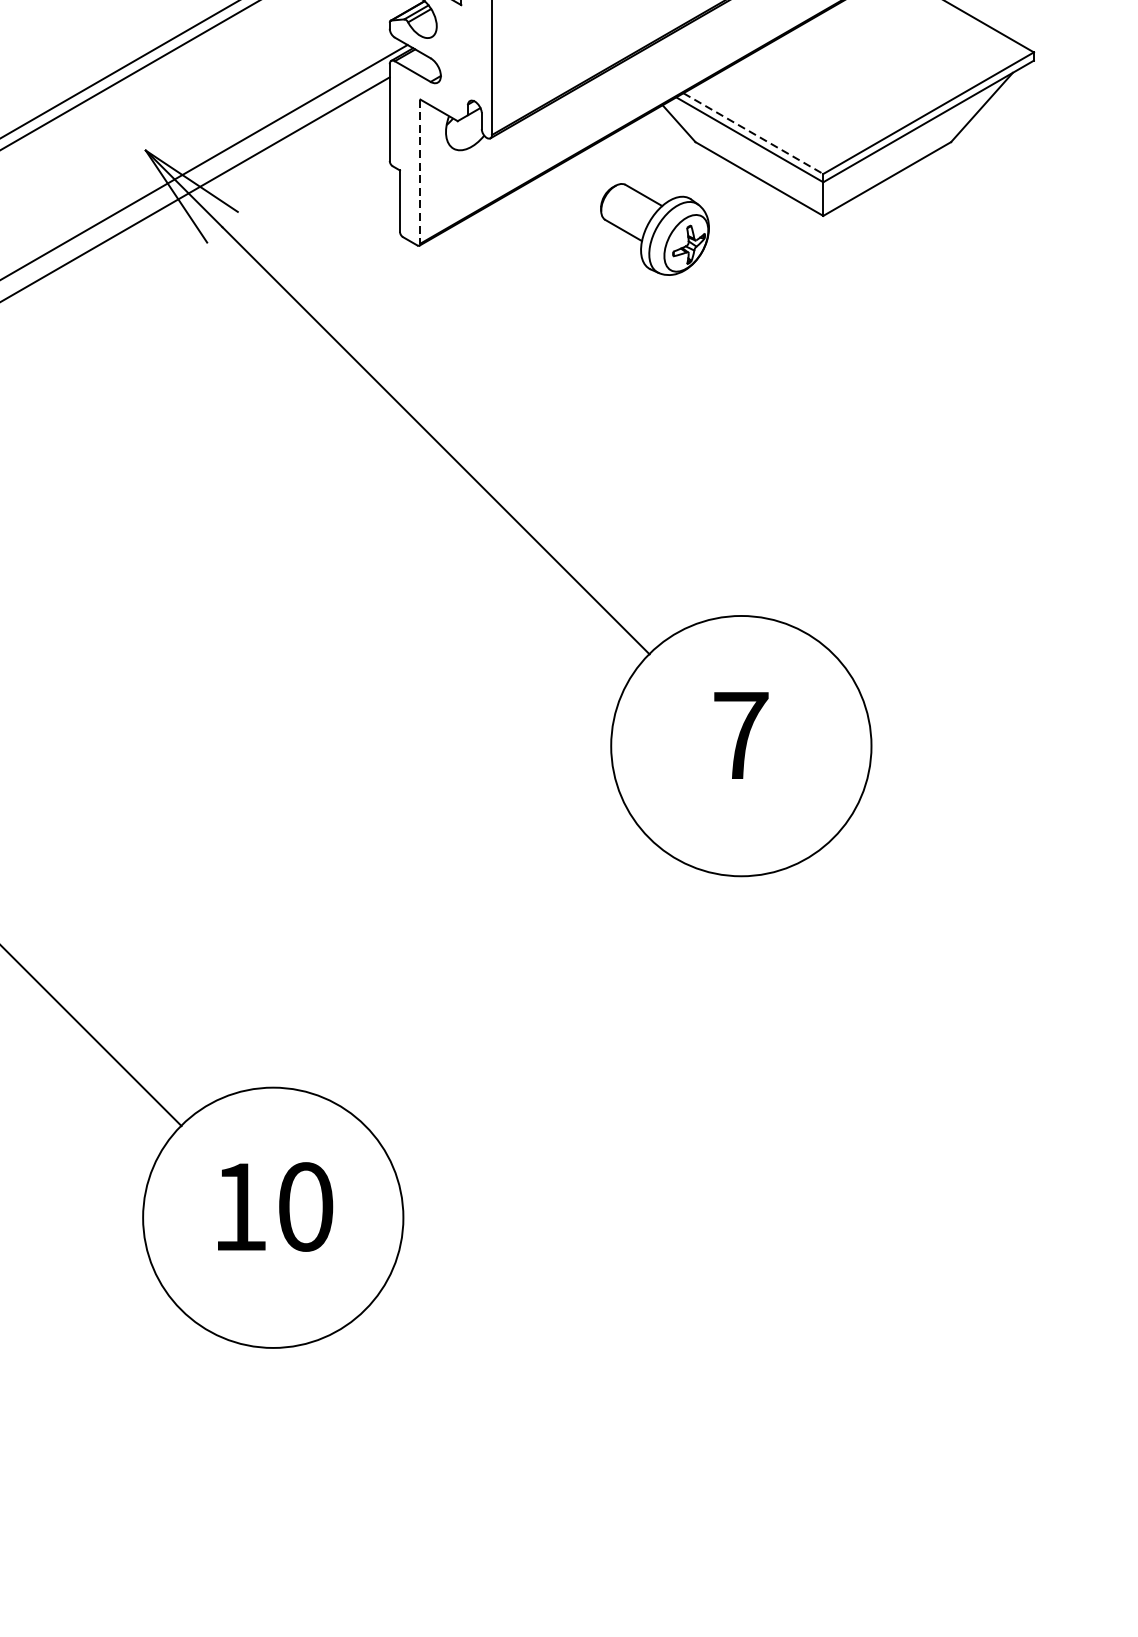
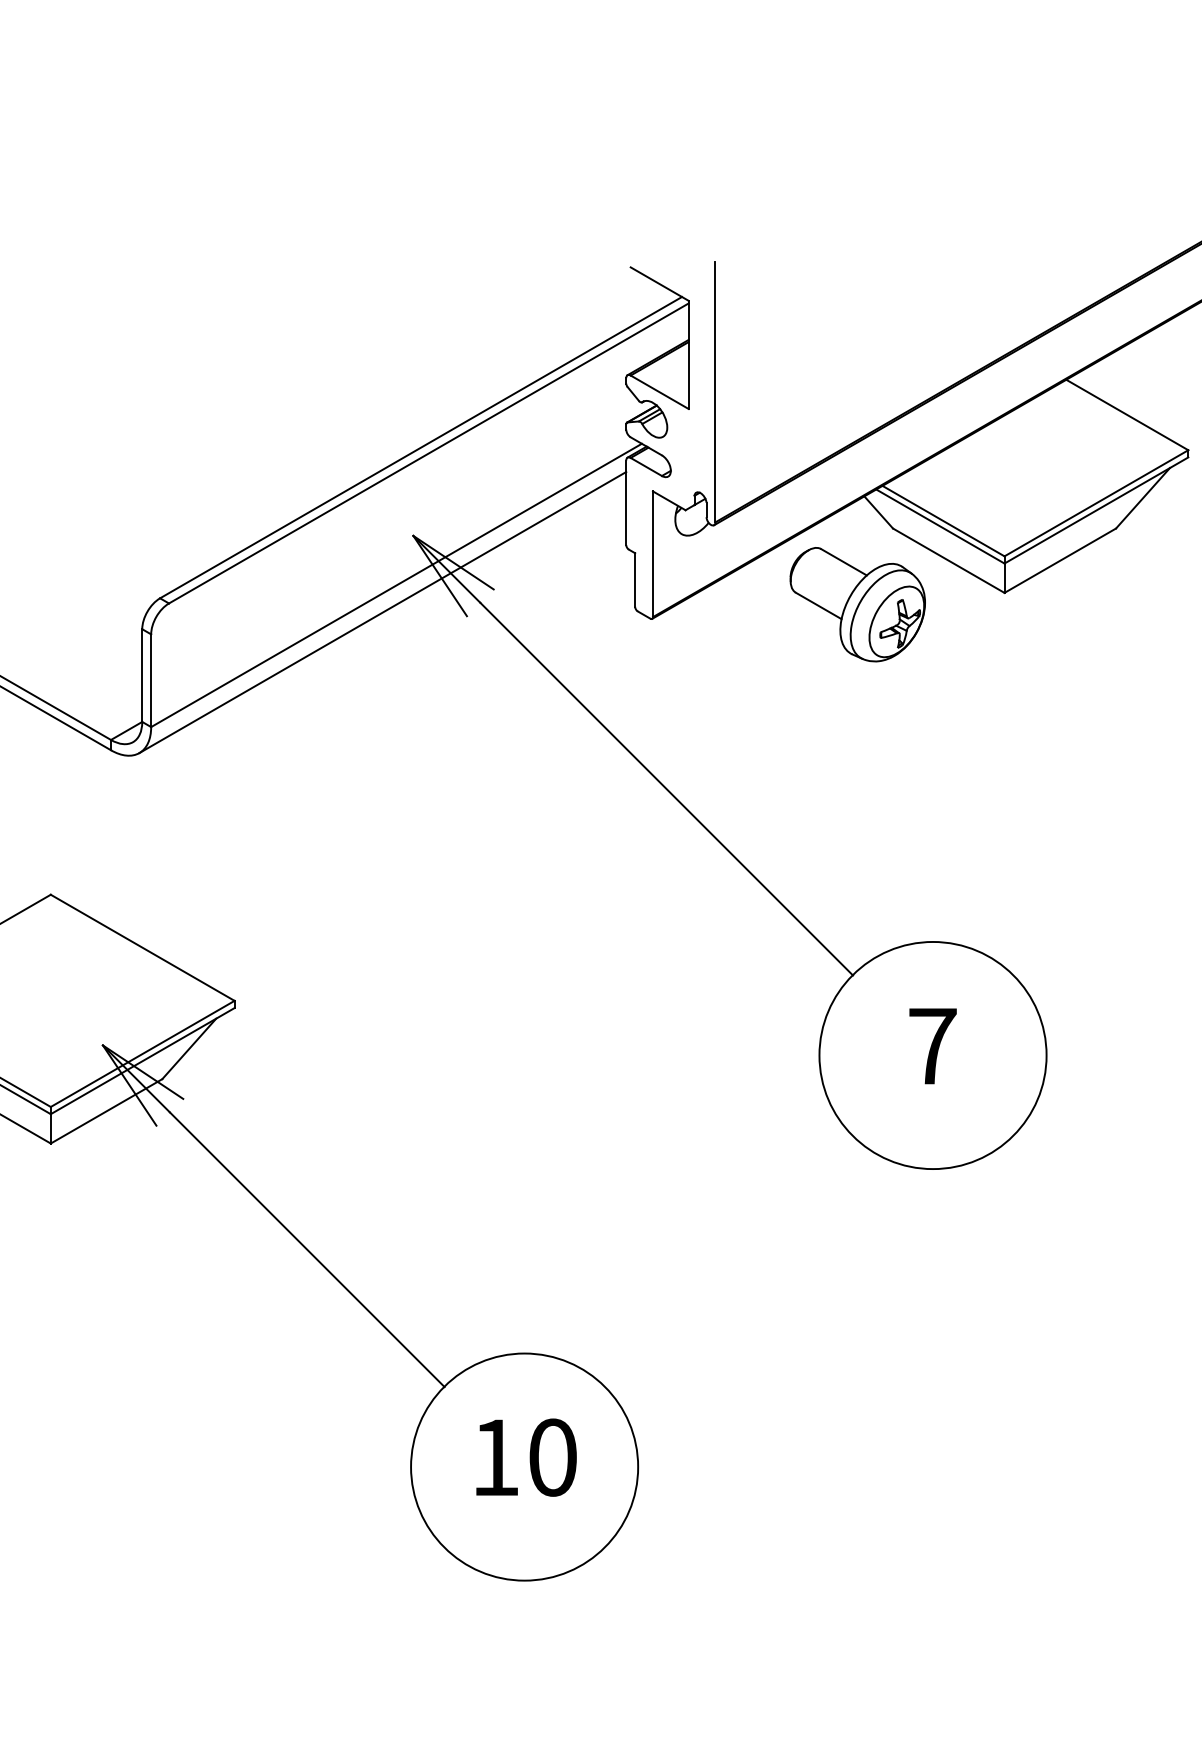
line: (753, 134) -> (943, 521), dashed -> solid
line: (420, 171) -> (653, 554), dashed -> solid
part: (654, 229) -> (857, 604), size x1.43

